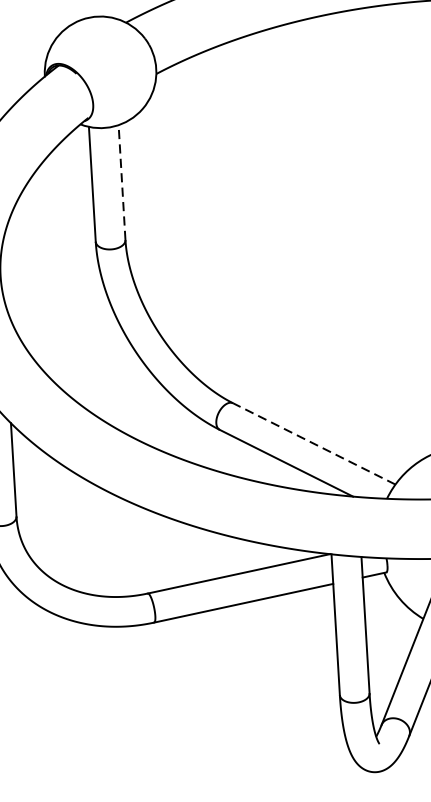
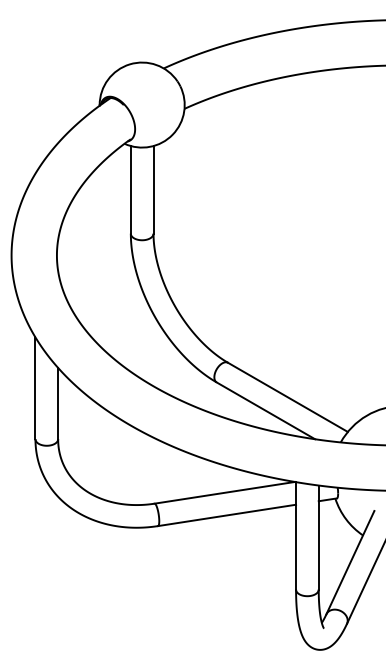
line: (121, 182) -> (153, 189), dashed -> solid
line: (313, 444) -> (287, 397), dashed -> solid

